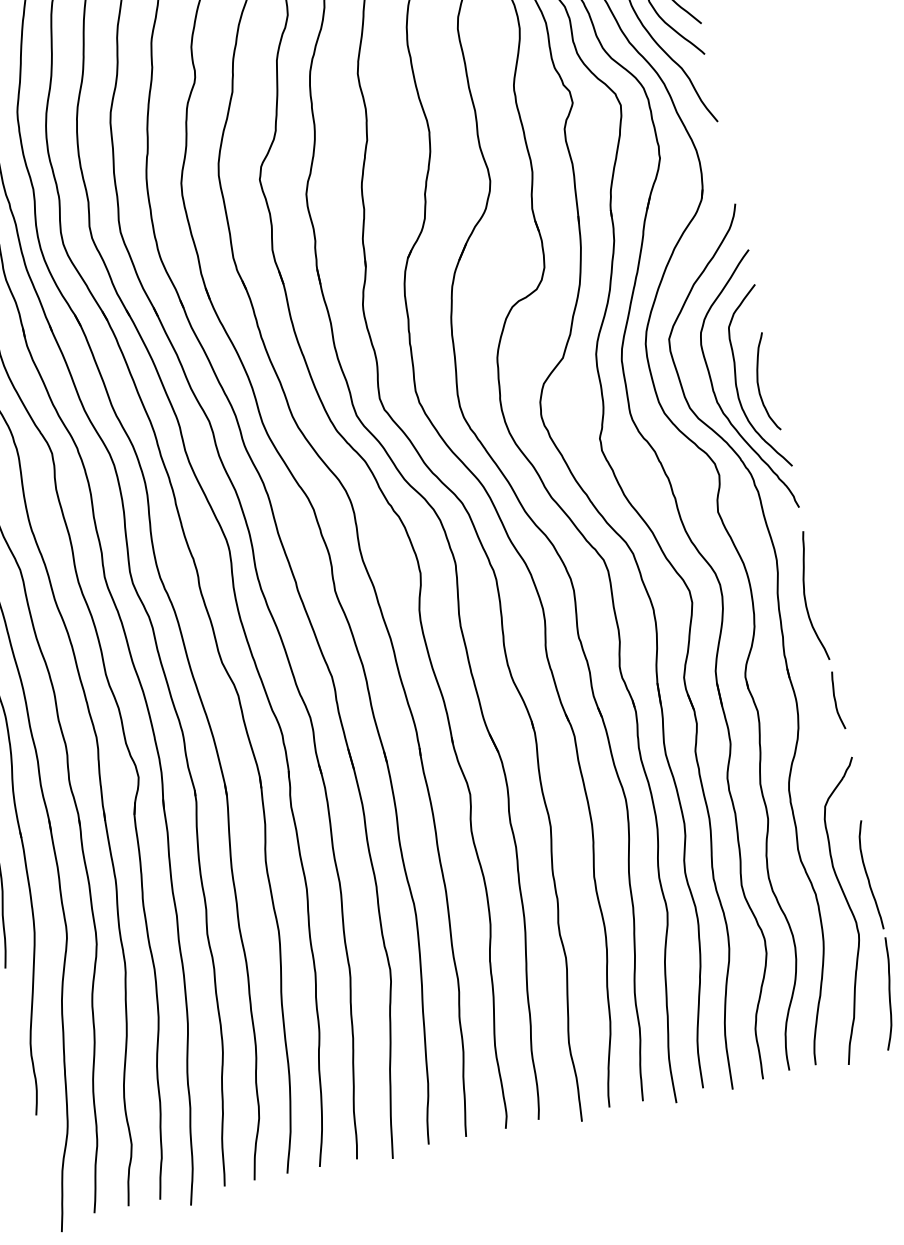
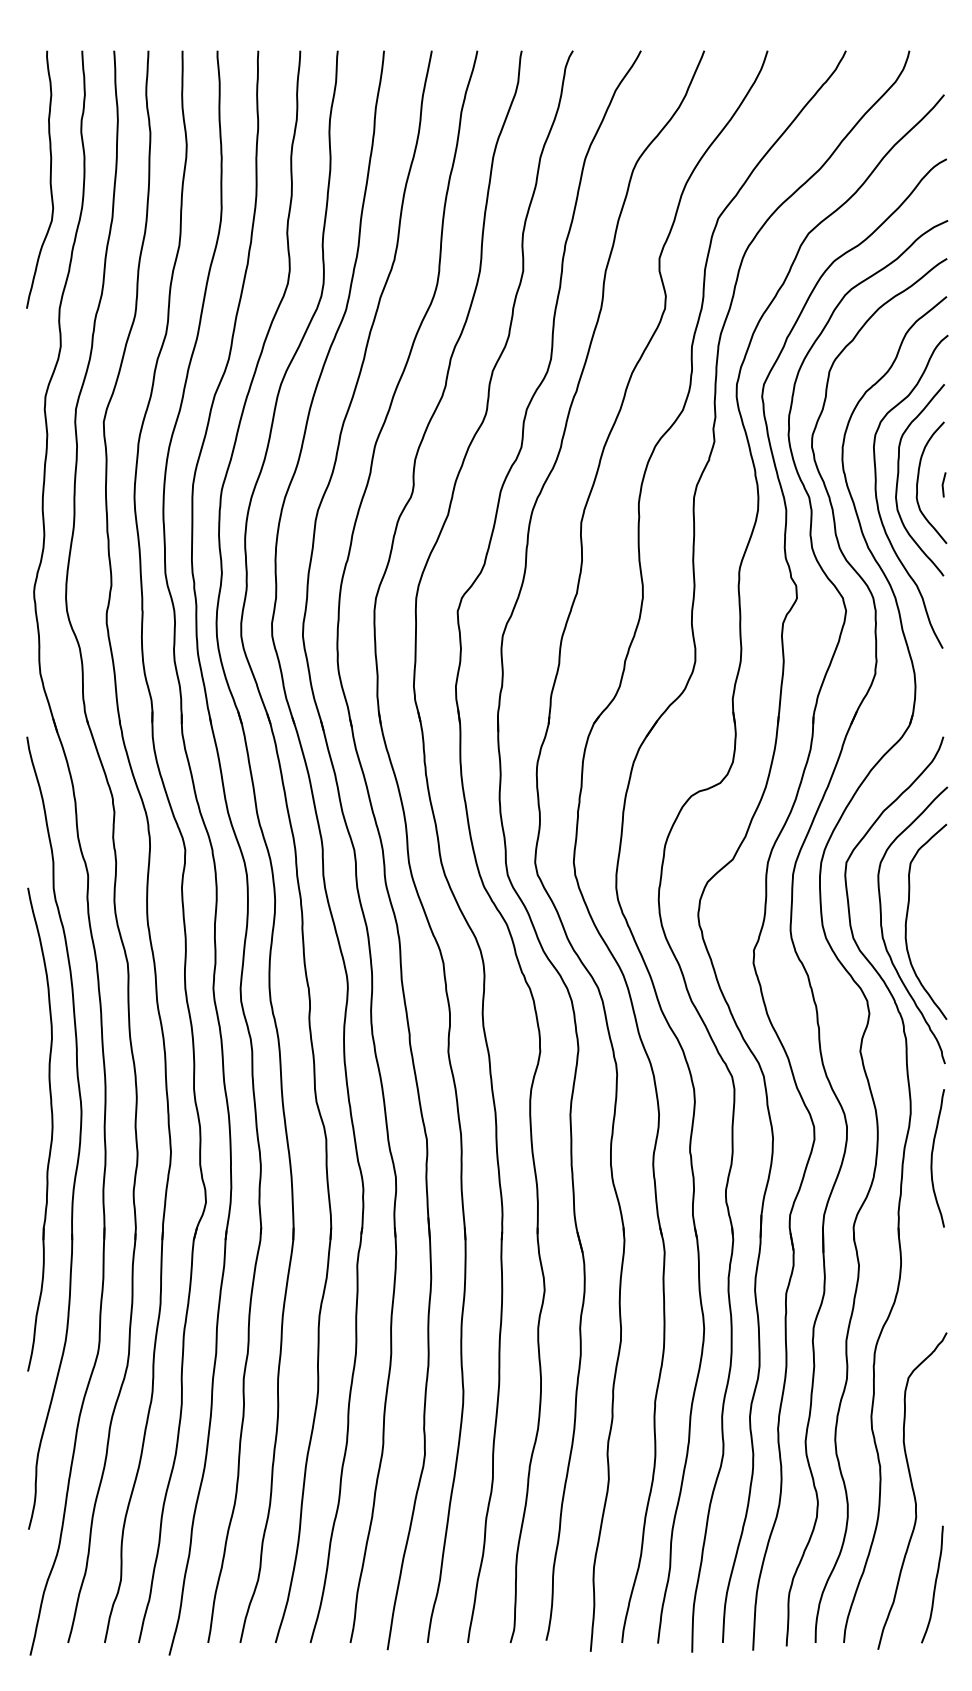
curve: (758, 383) -> (929, 927), removed
curve: (836, 701) -> (942, 1271), removed
curve: (868, 875) -> (938, 1458), removed

